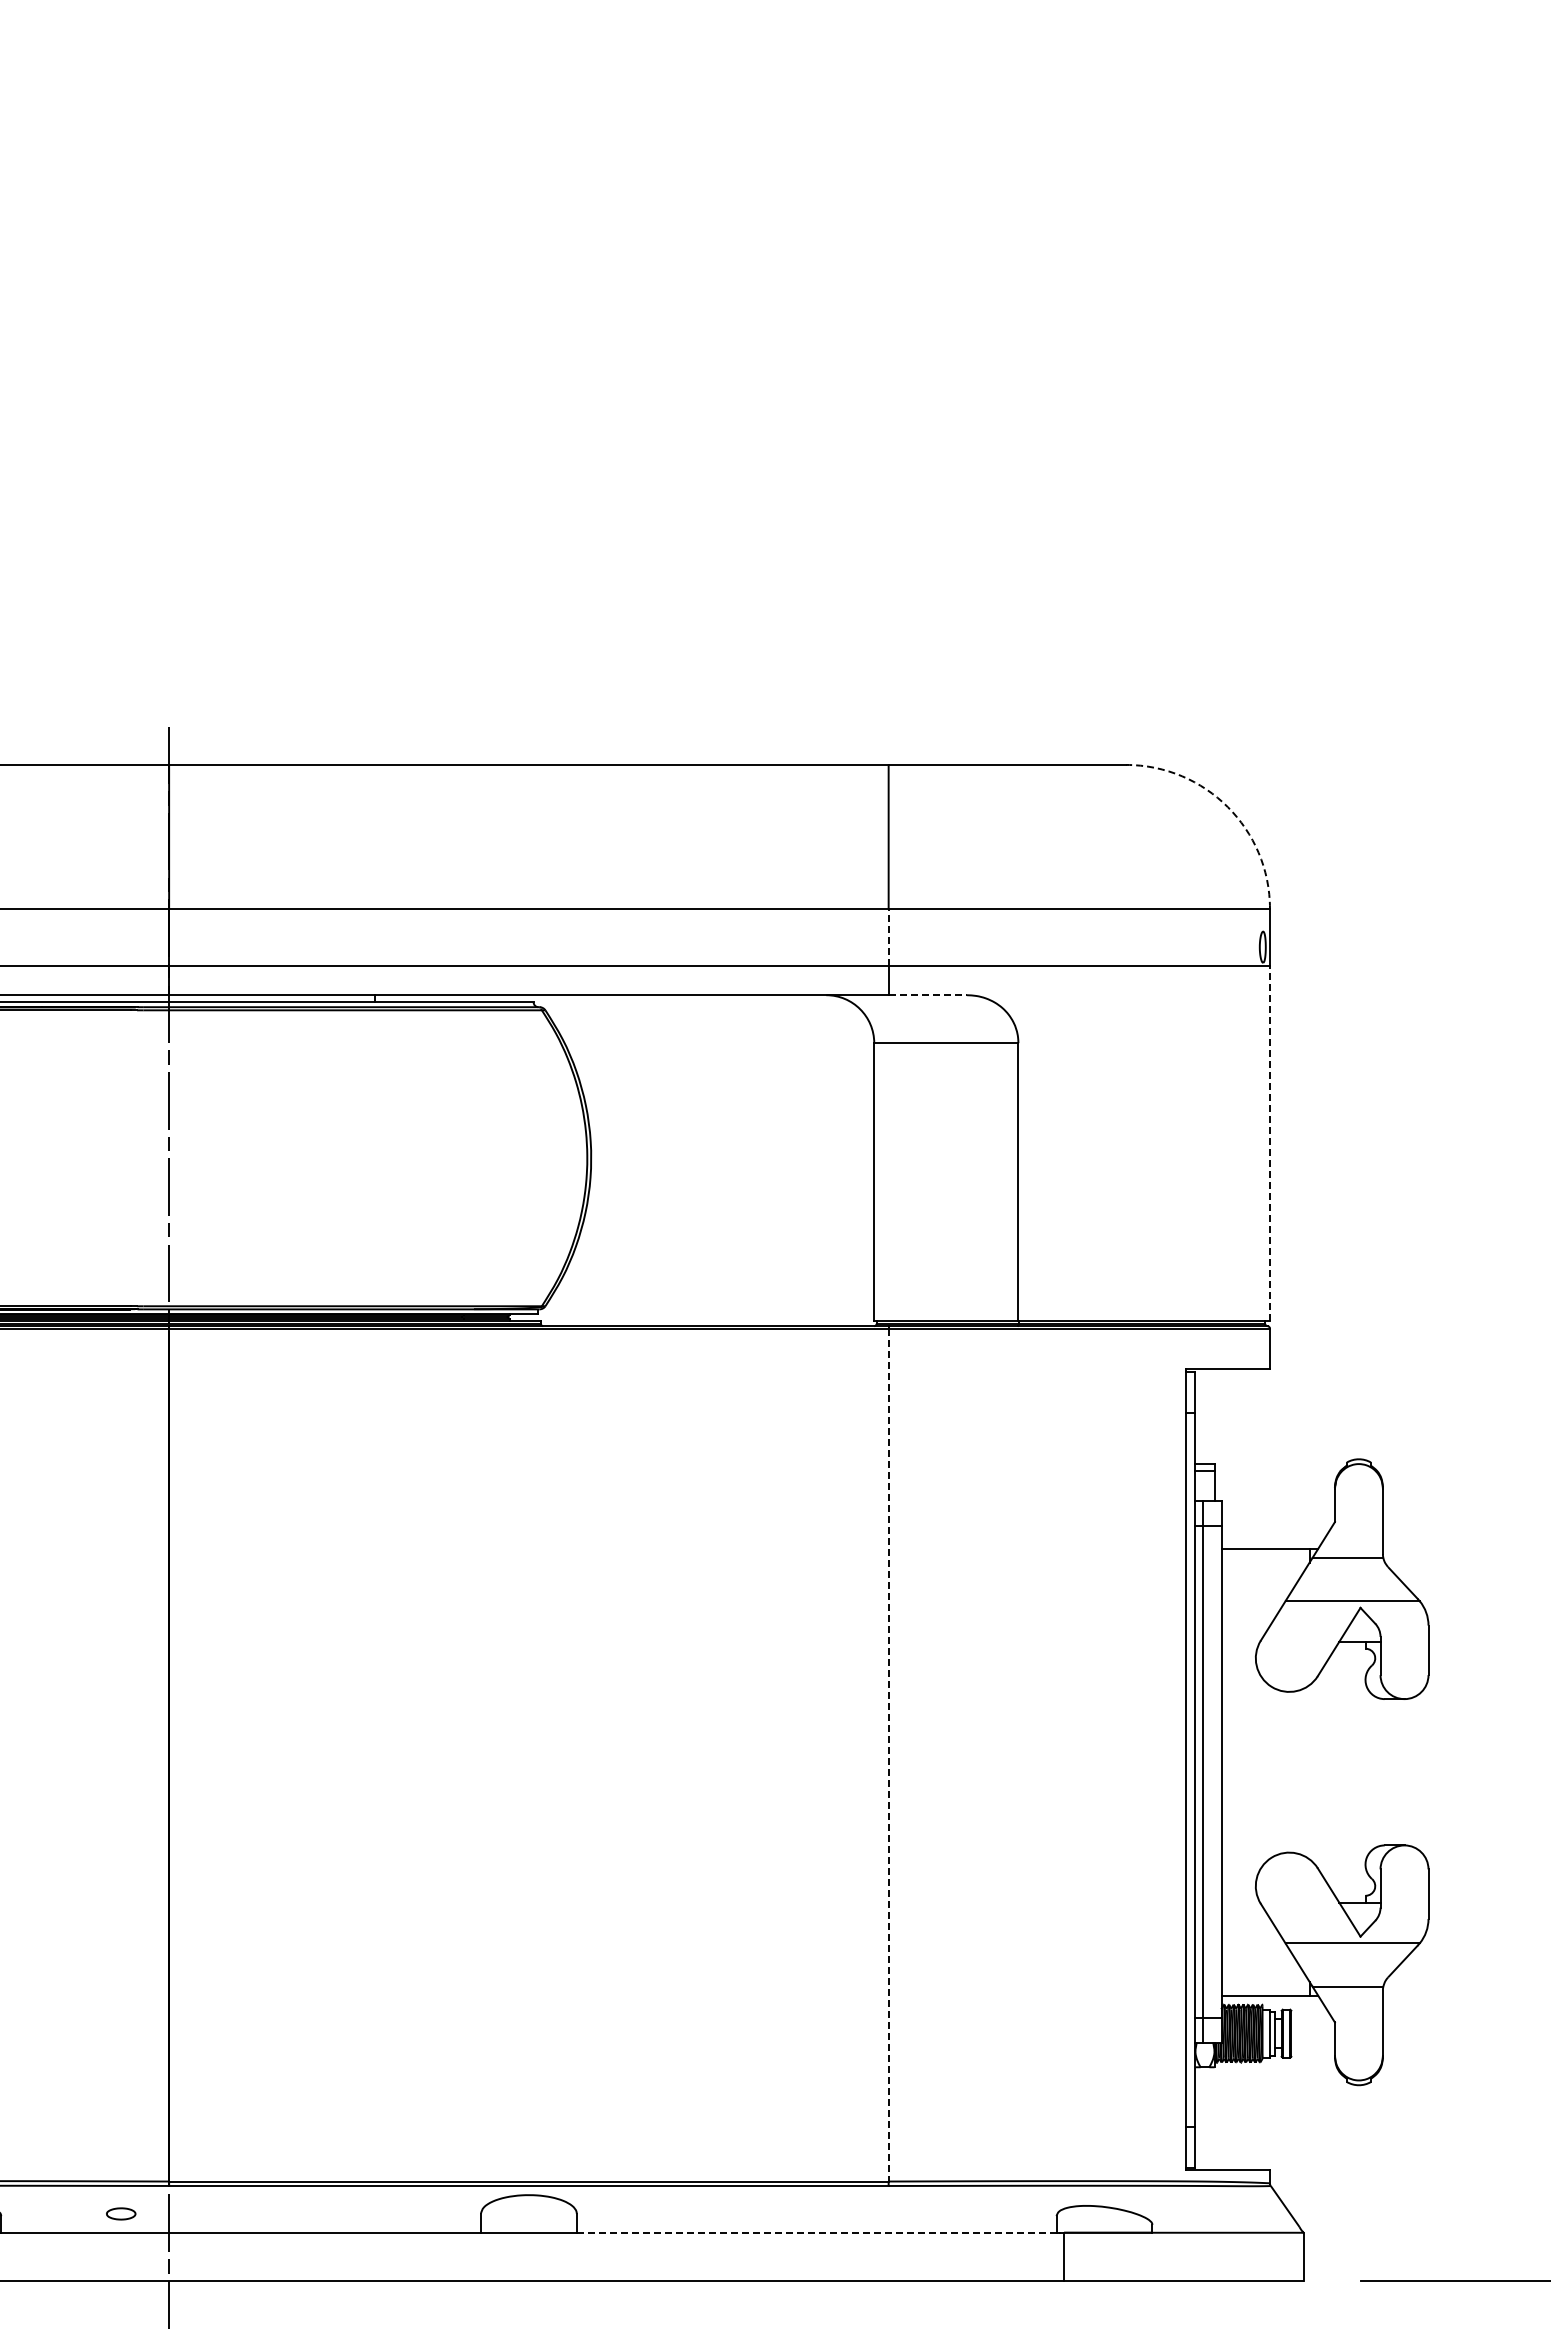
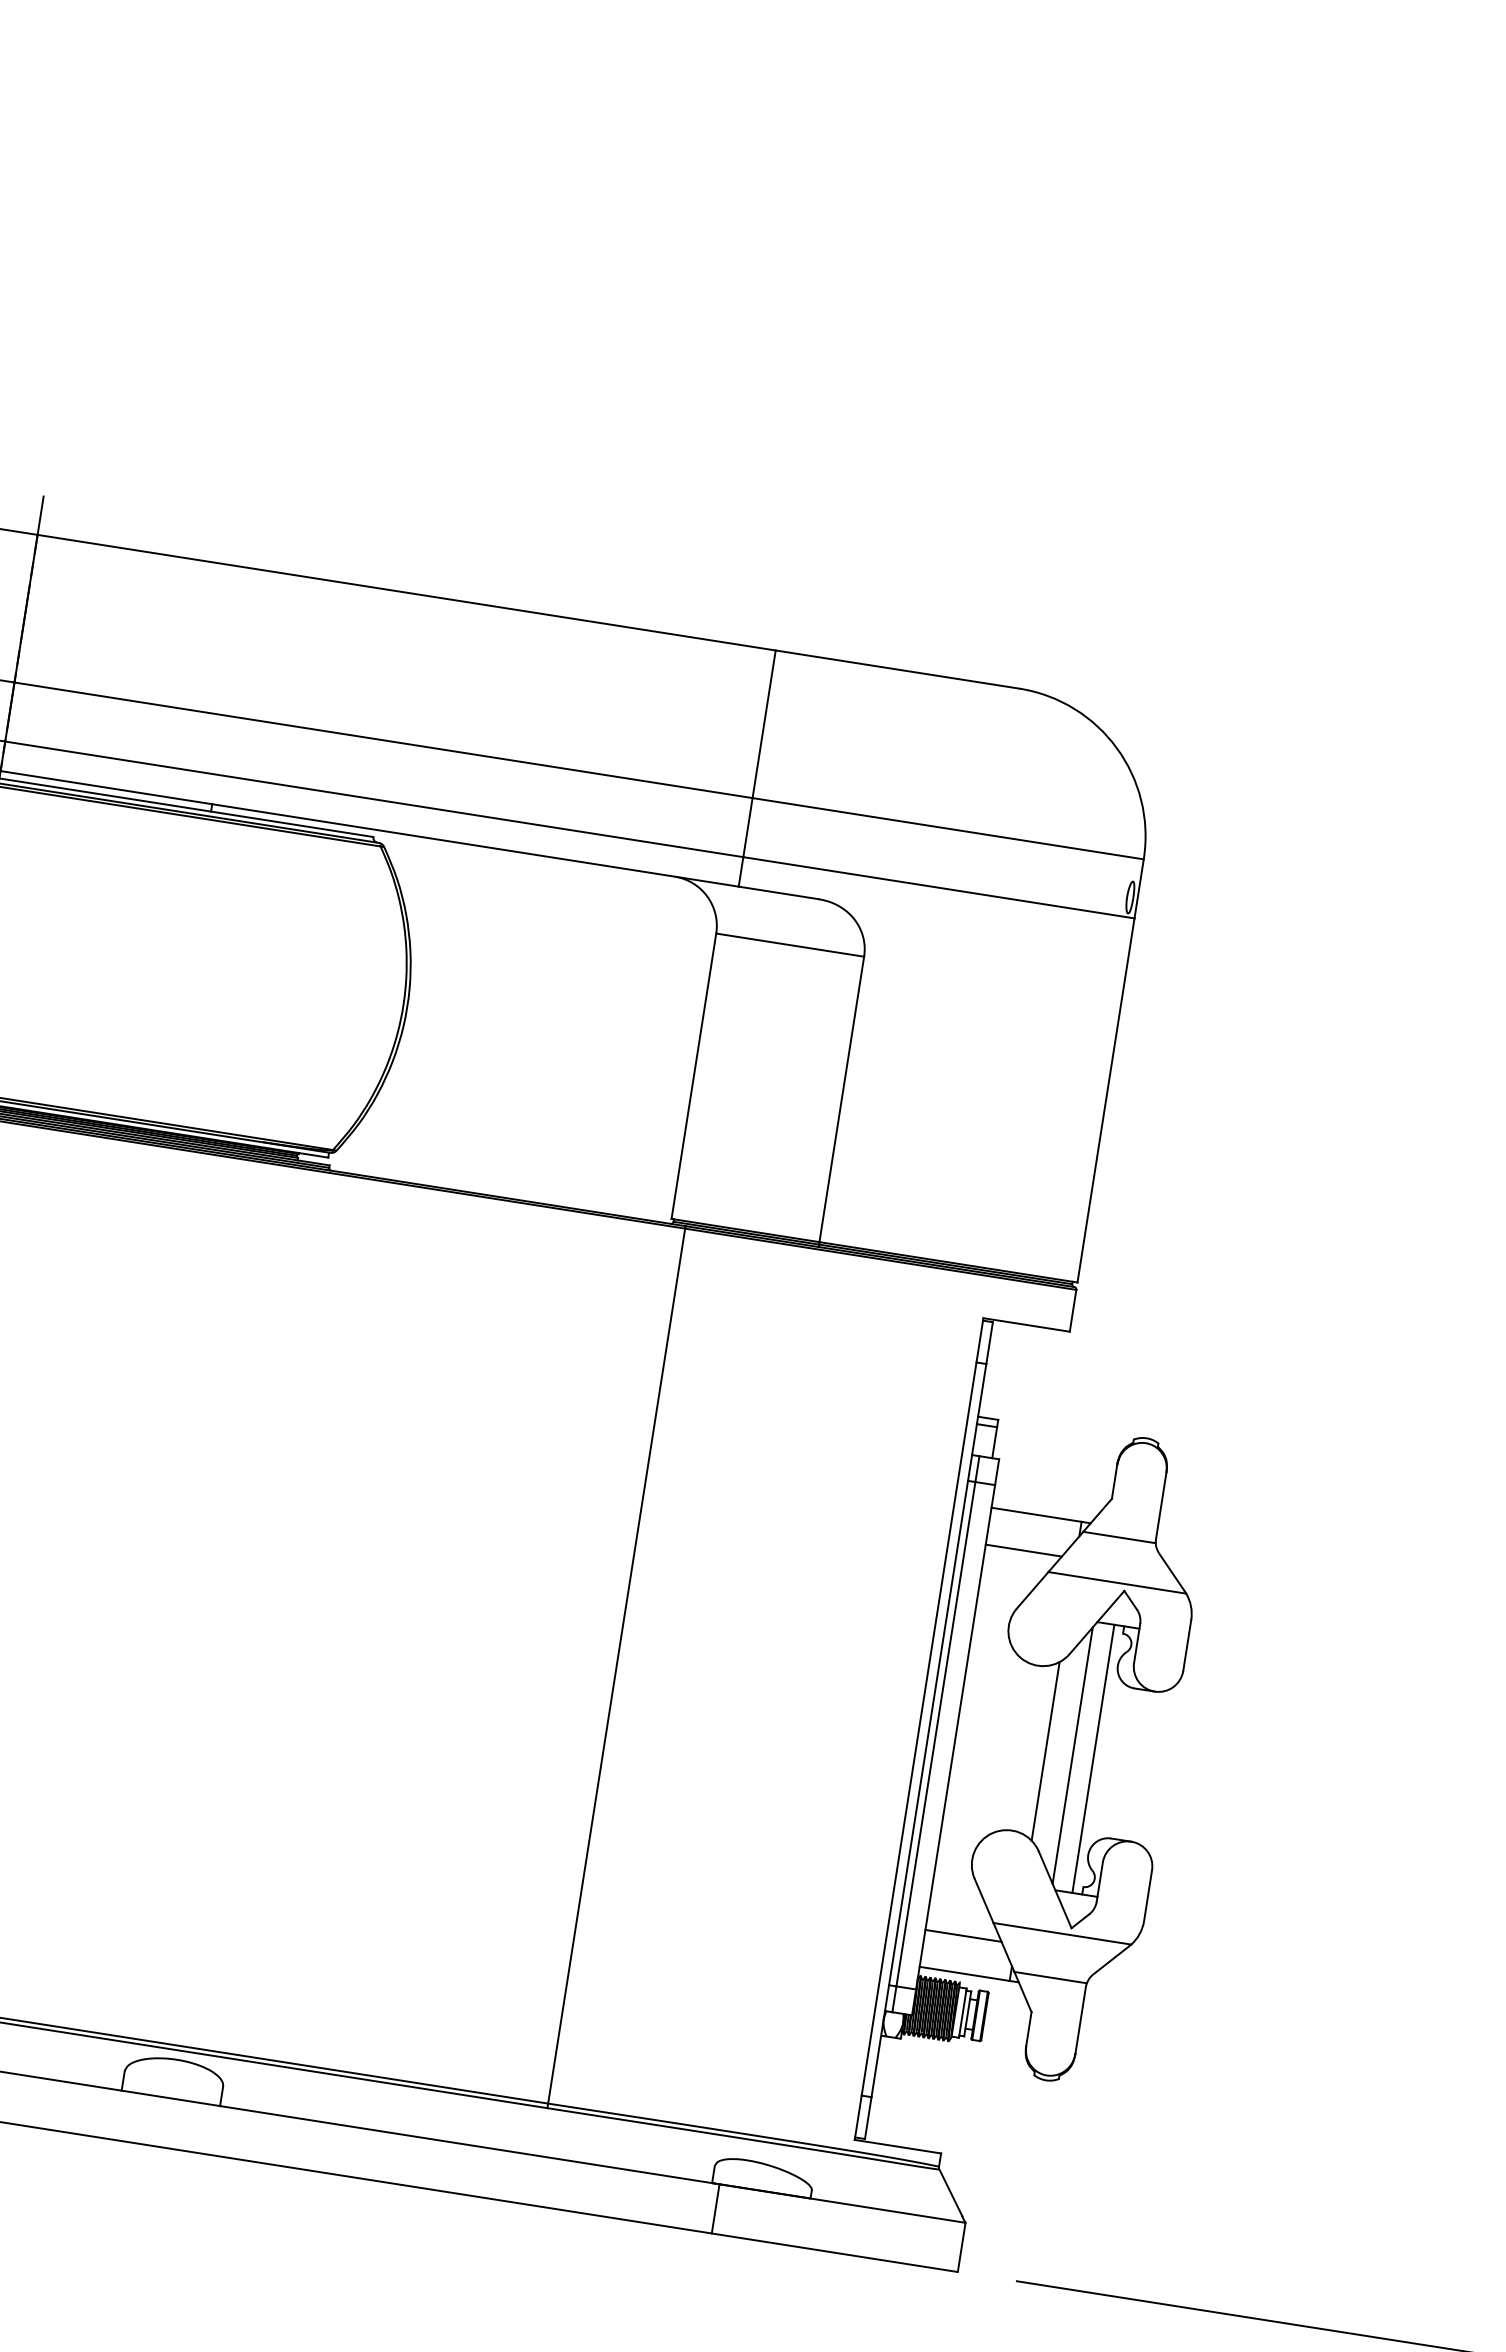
arc: (1227, 807) -> (1116, 748), dashed -> solid
line: (888, 937) -> (747, 827), dashed -> solid
line: (928, 995) -> (779, 893), dashed -> solid
line: (1269, 1143) -> (1105, 1099), dashed -> solid
line: (1258, 1584) -> (1023, 1550), added
line: (888, 1755) -> (616, 1666), dashed -> solid
line: (1356, 1771) -> (1093, 1758), added
line: (1309, 1772) -> (1045, 1751), added
line: (1335, 1772) -> (1072, 1755), added
line: (1258, 1960) -> (963, 1936), added
line: (818, 2232) -> (468, 2144), dashed -> solid

